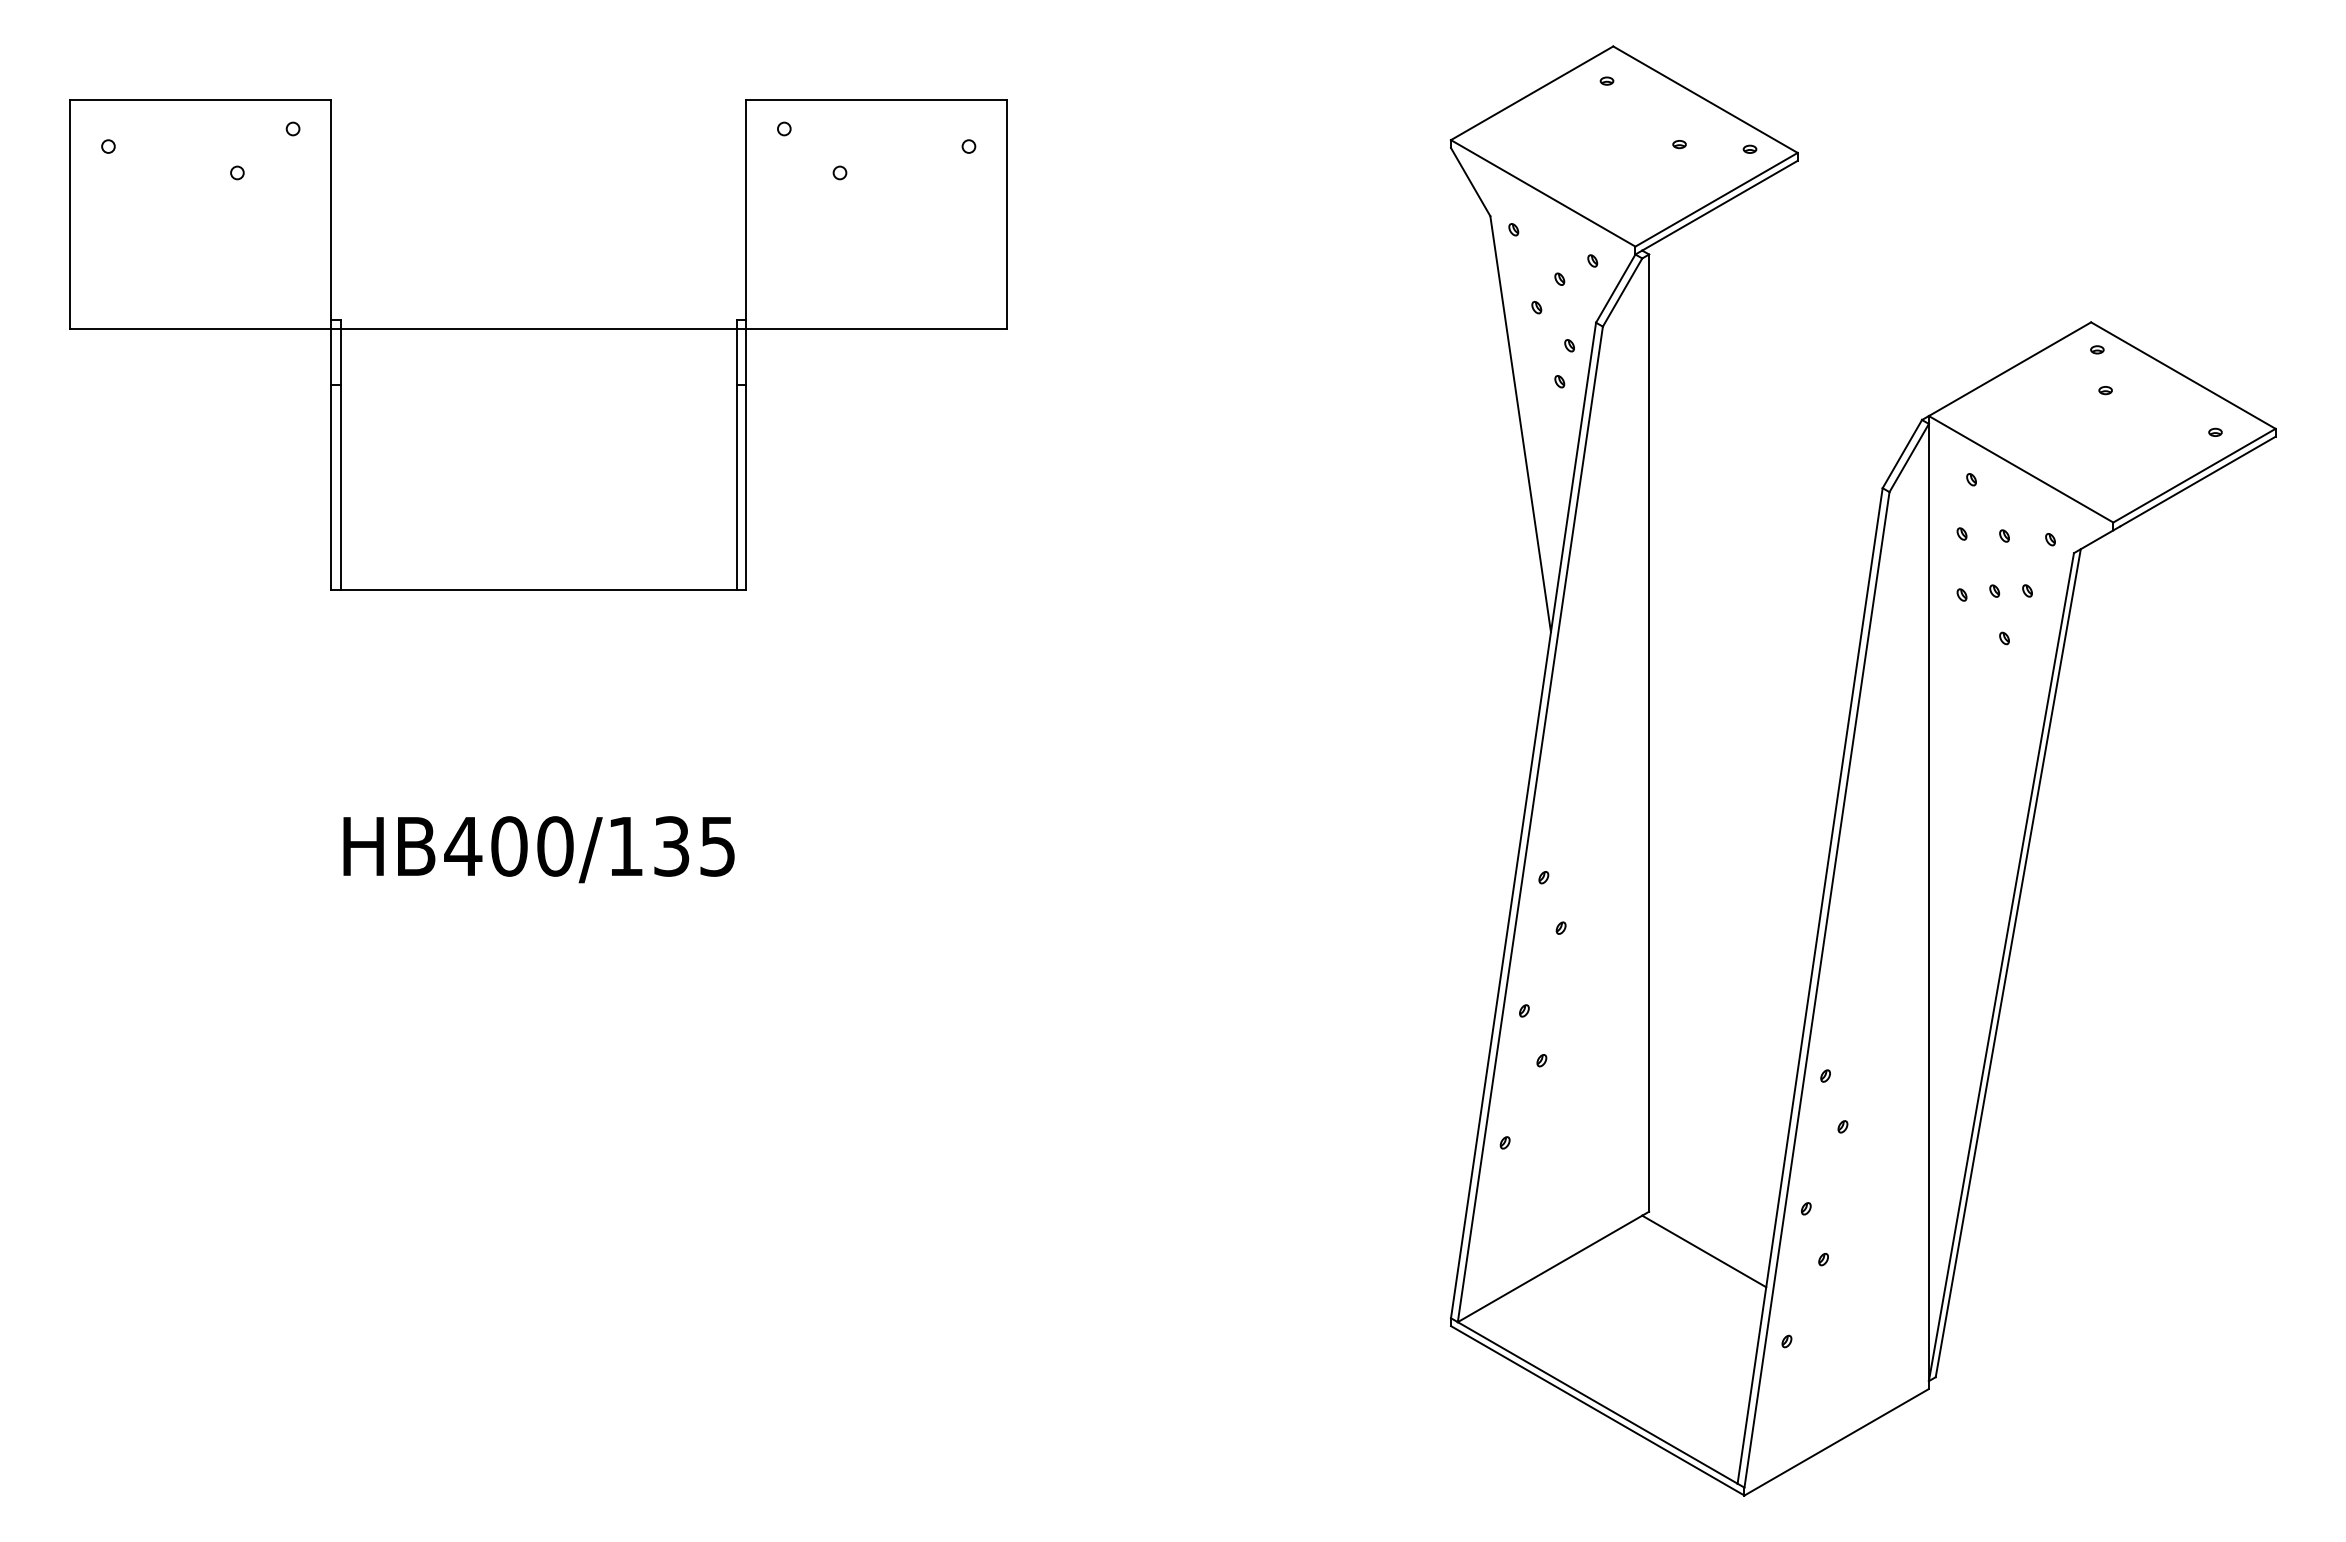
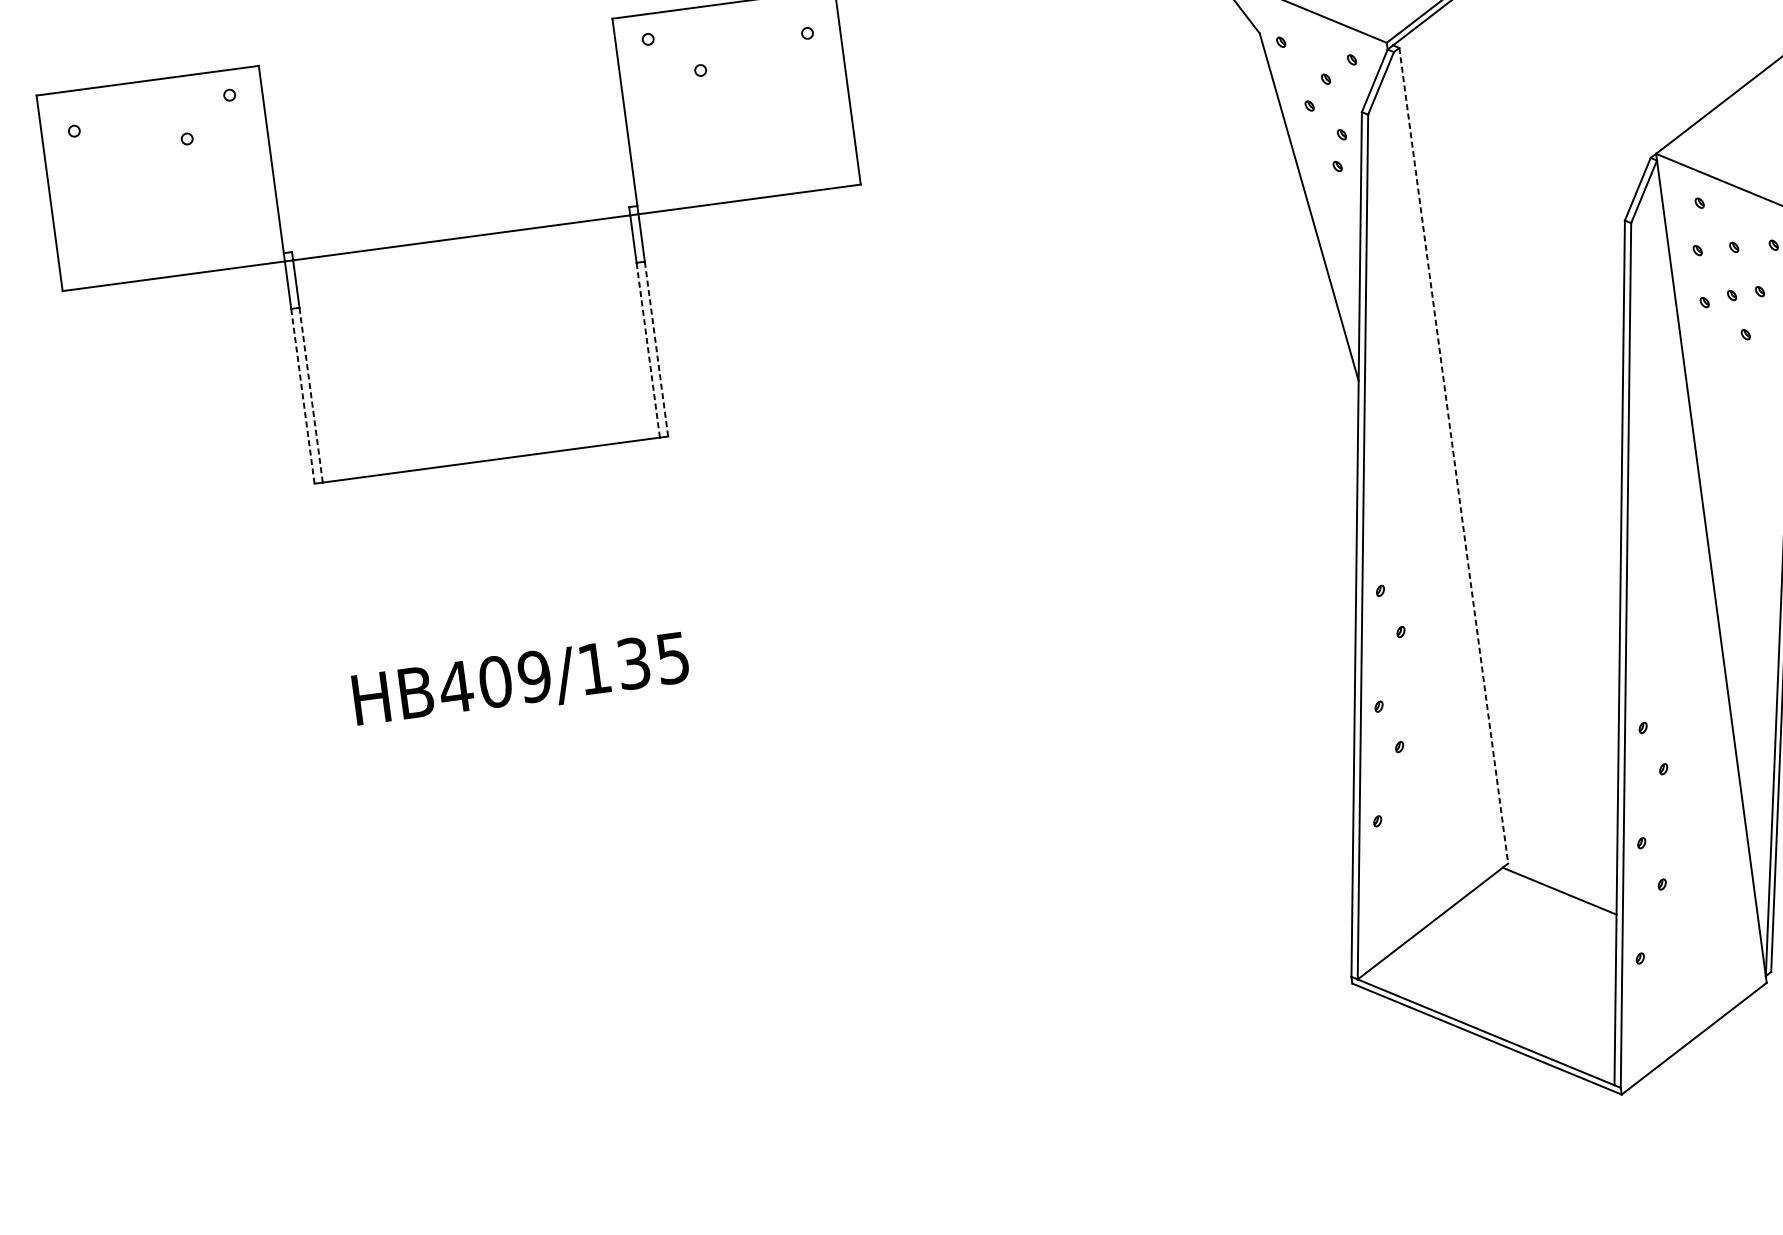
line: (331, 487) -> (303, 396), solid -> dashed
line: (340, 487) -> (310, 395), solid -> dashed
line: (736, 487) -> (648, 350), solid -> dashed
line: (746, 487) -> (656, 349), solid -> dashed
line: (1649, 733) -> (1454, 456), solid -> dashed
text: (555, 846) -> (534, 676), HB400/135 -> HB409/135

